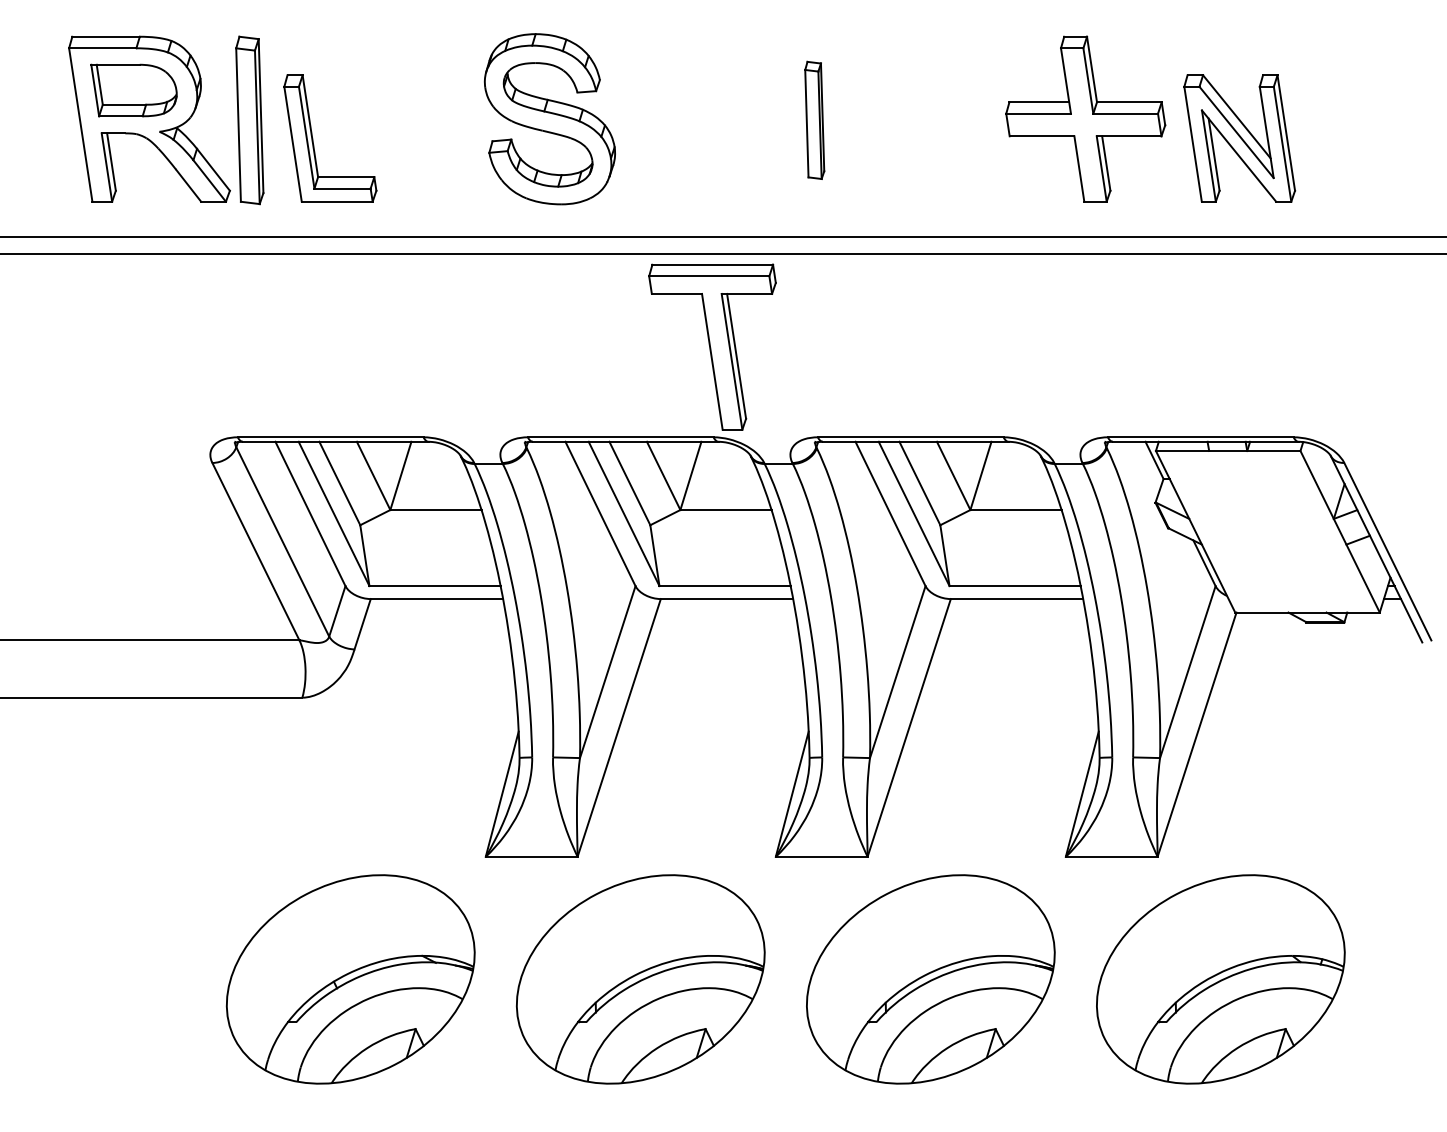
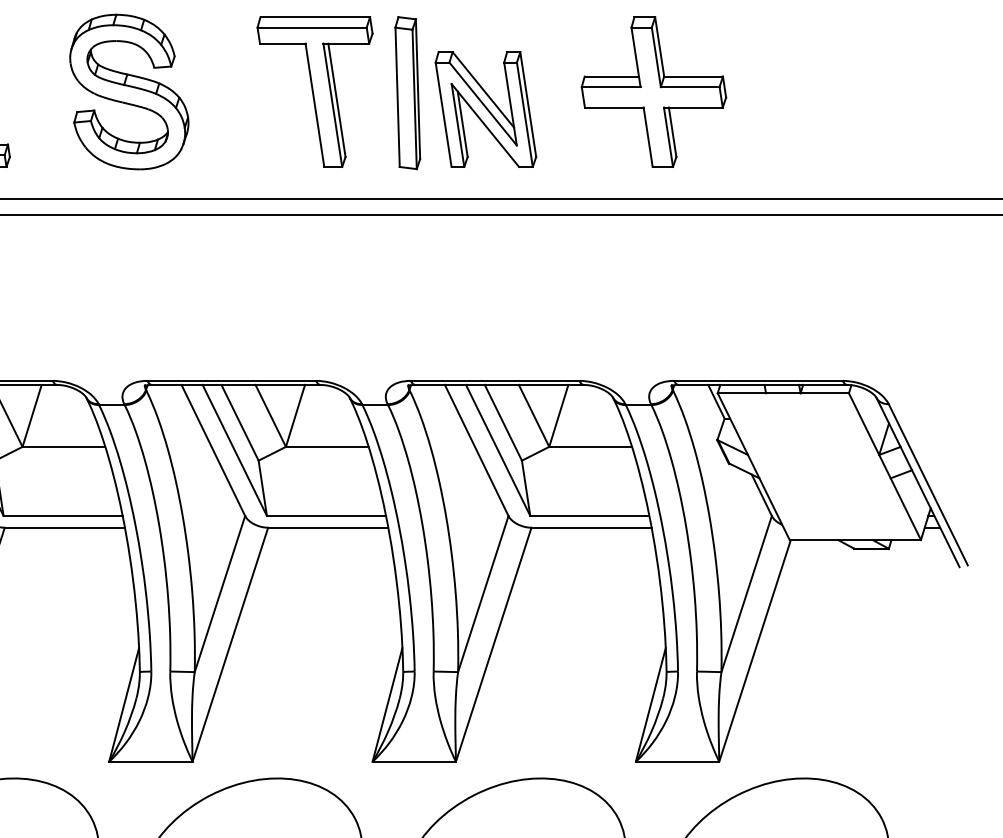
part: (549, 119) -> (128, 92), moved
part: (814, 120) -> (407, 93), size x1.43
part: (1239, 138) -> (485, 109), moved
part: (712, 346) -> (315, 91), moved

